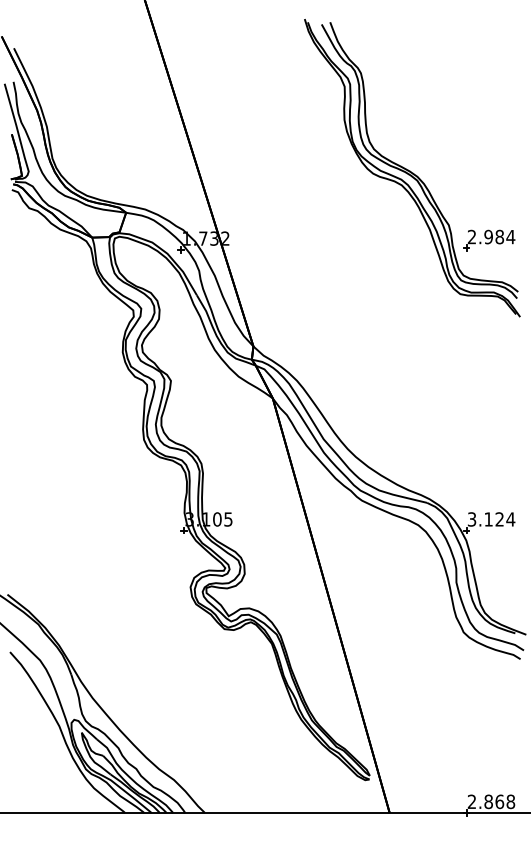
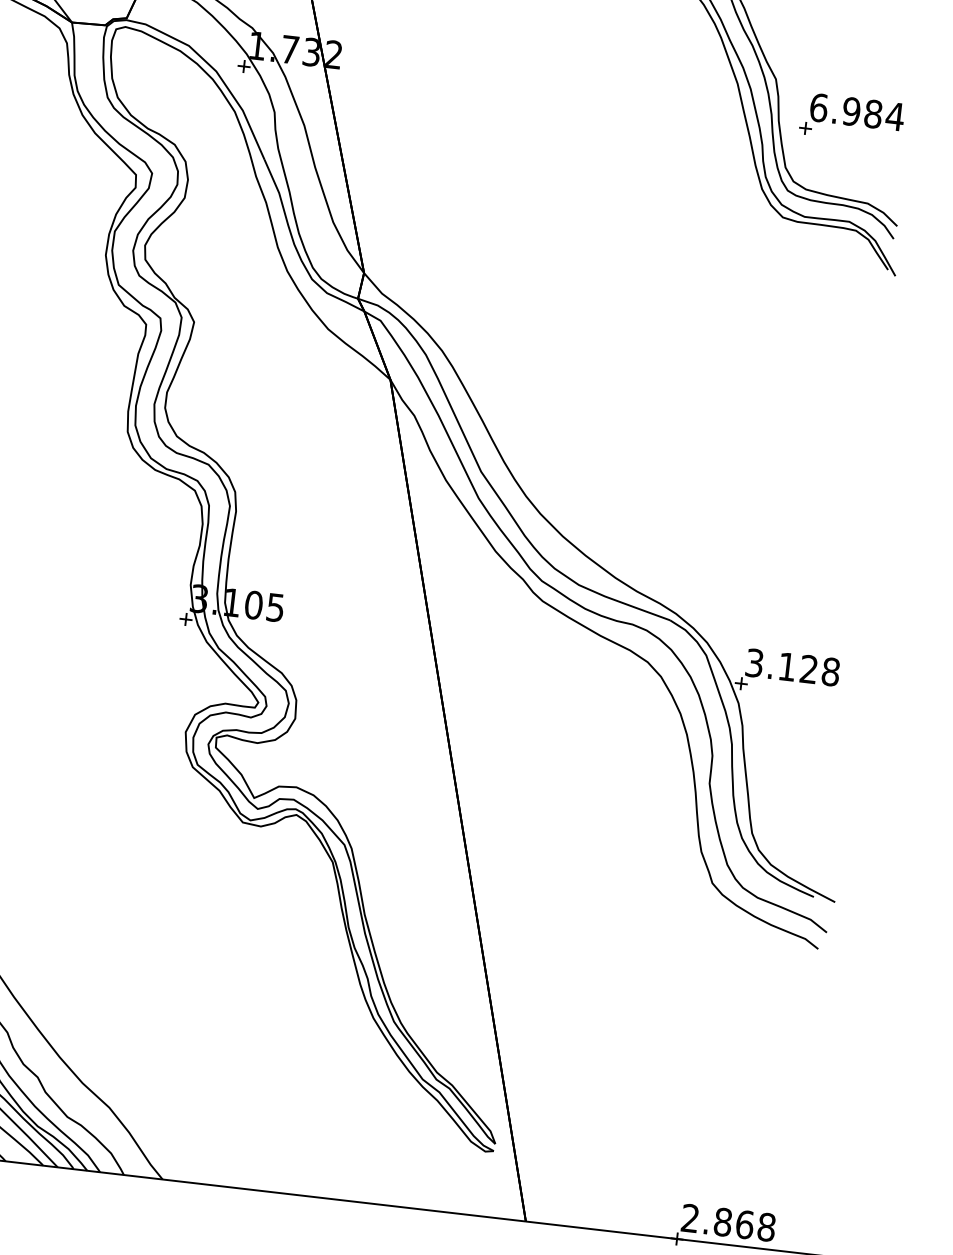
text: (471, 236) -> (817, 106), 2.984 -> 6.984
text: (510, 519) -> (830, 671), 3.124 -> 3.128

